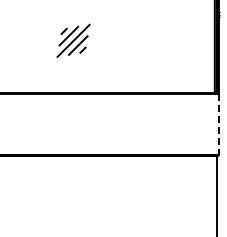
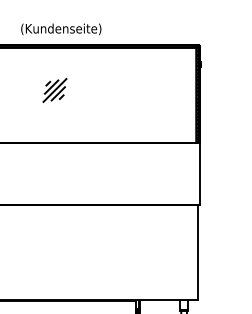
part: (73, 40) -> (54, 90), size x0.71
line: (219, 124) -> (200, 174), dashed -> solid

